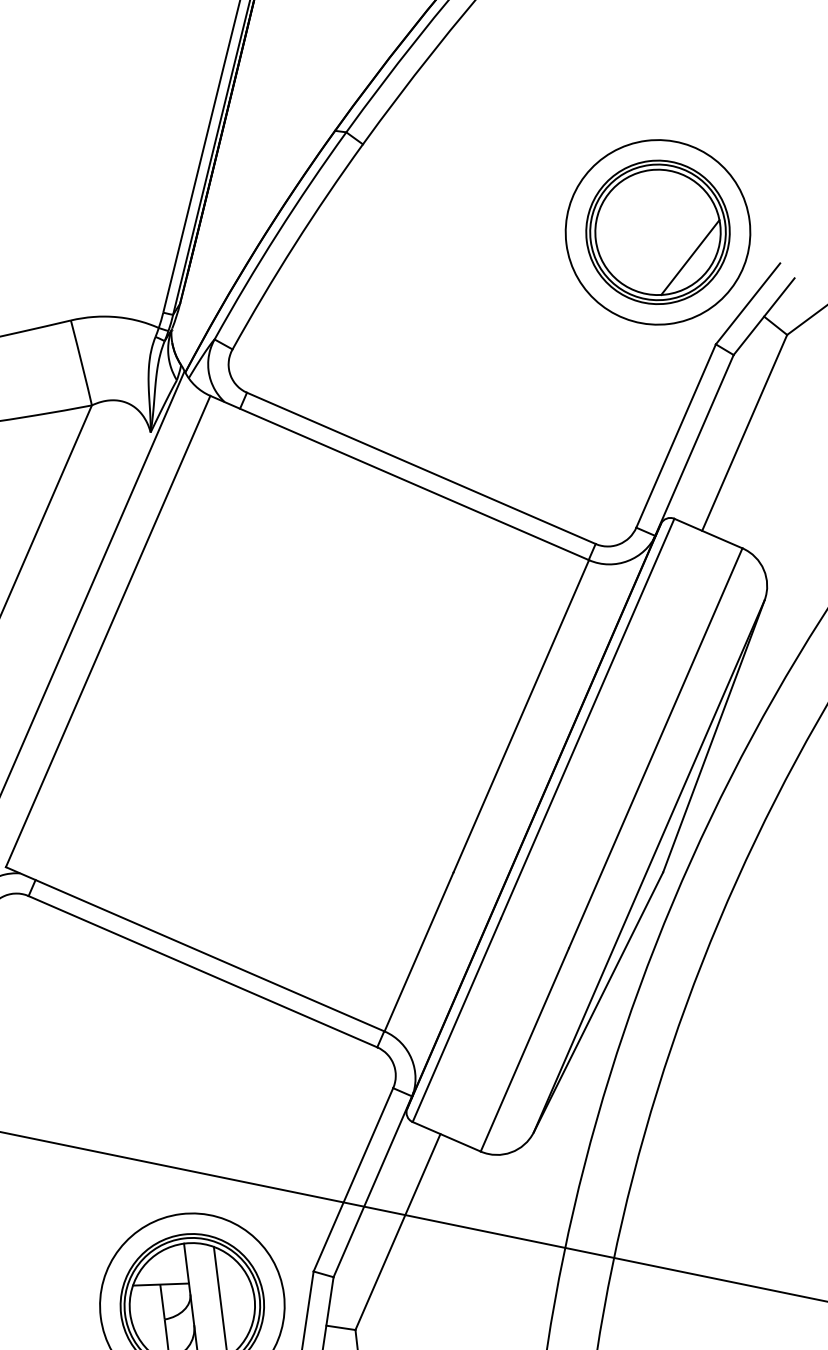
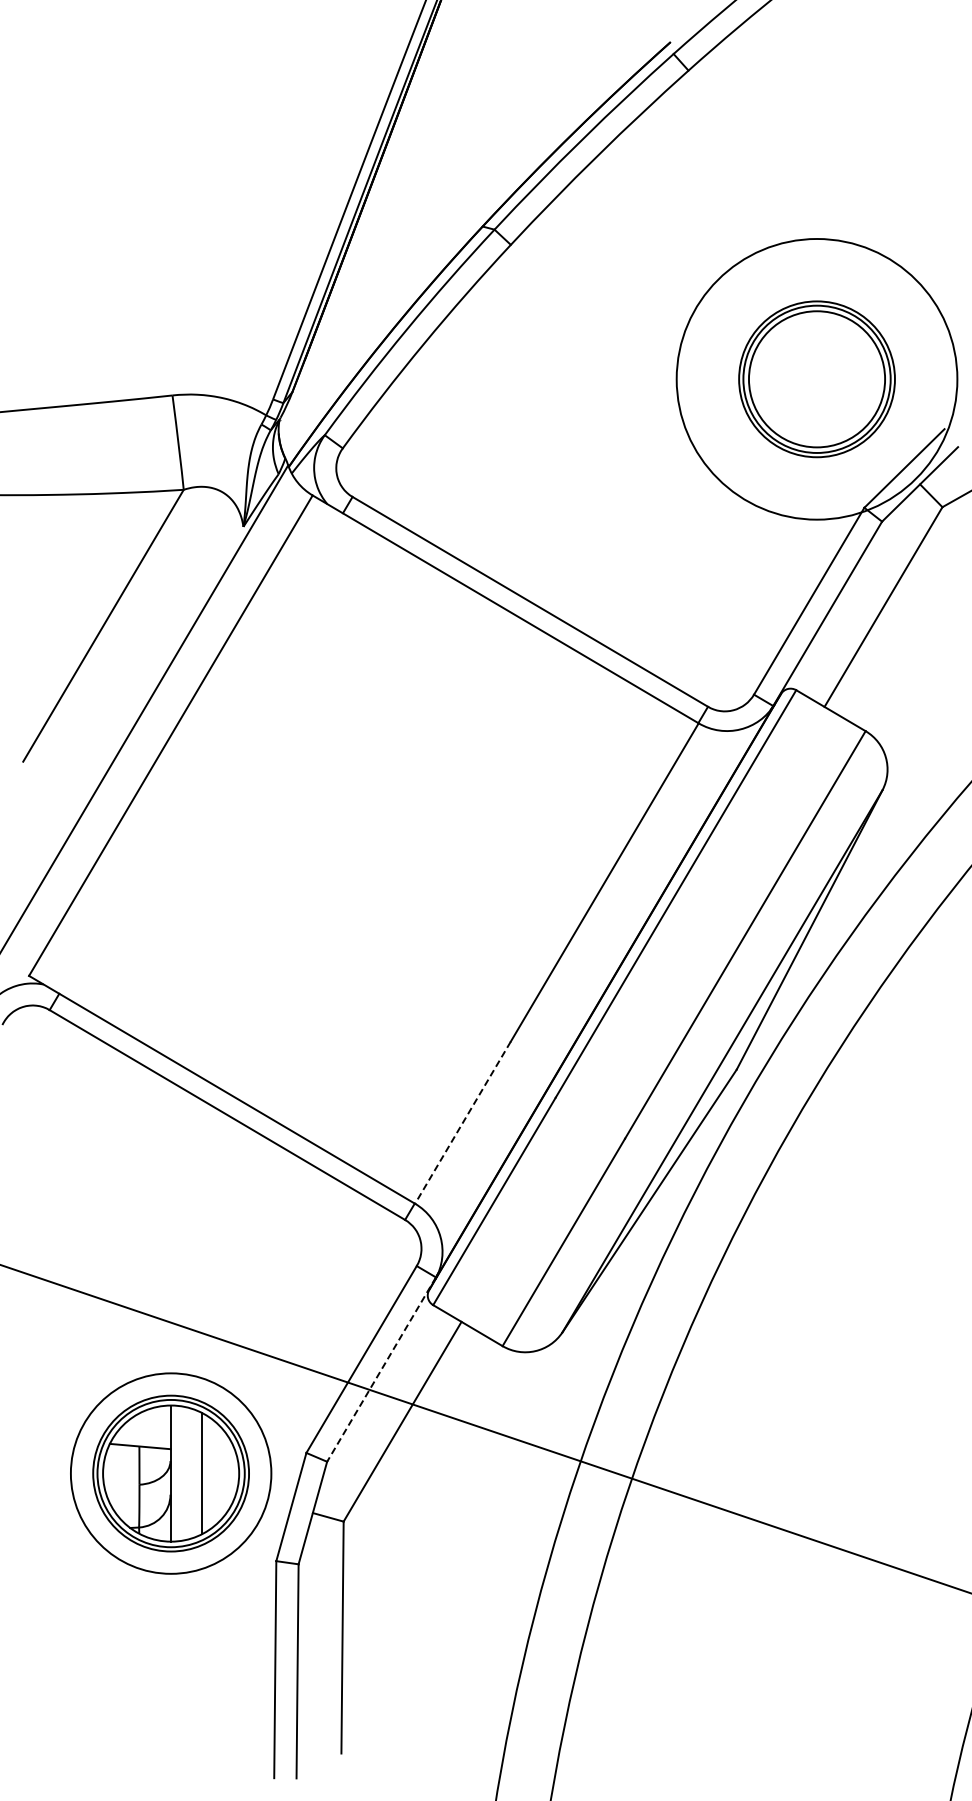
circle: (657, 232) -> (816, 379), size x1.4
line: (690, 257) -> (848, 410), removed
line: (418, 952) -> (462, 1123), solid -> dashed
line: (372, 1187) -> (381, 1370), solid -> dashed

